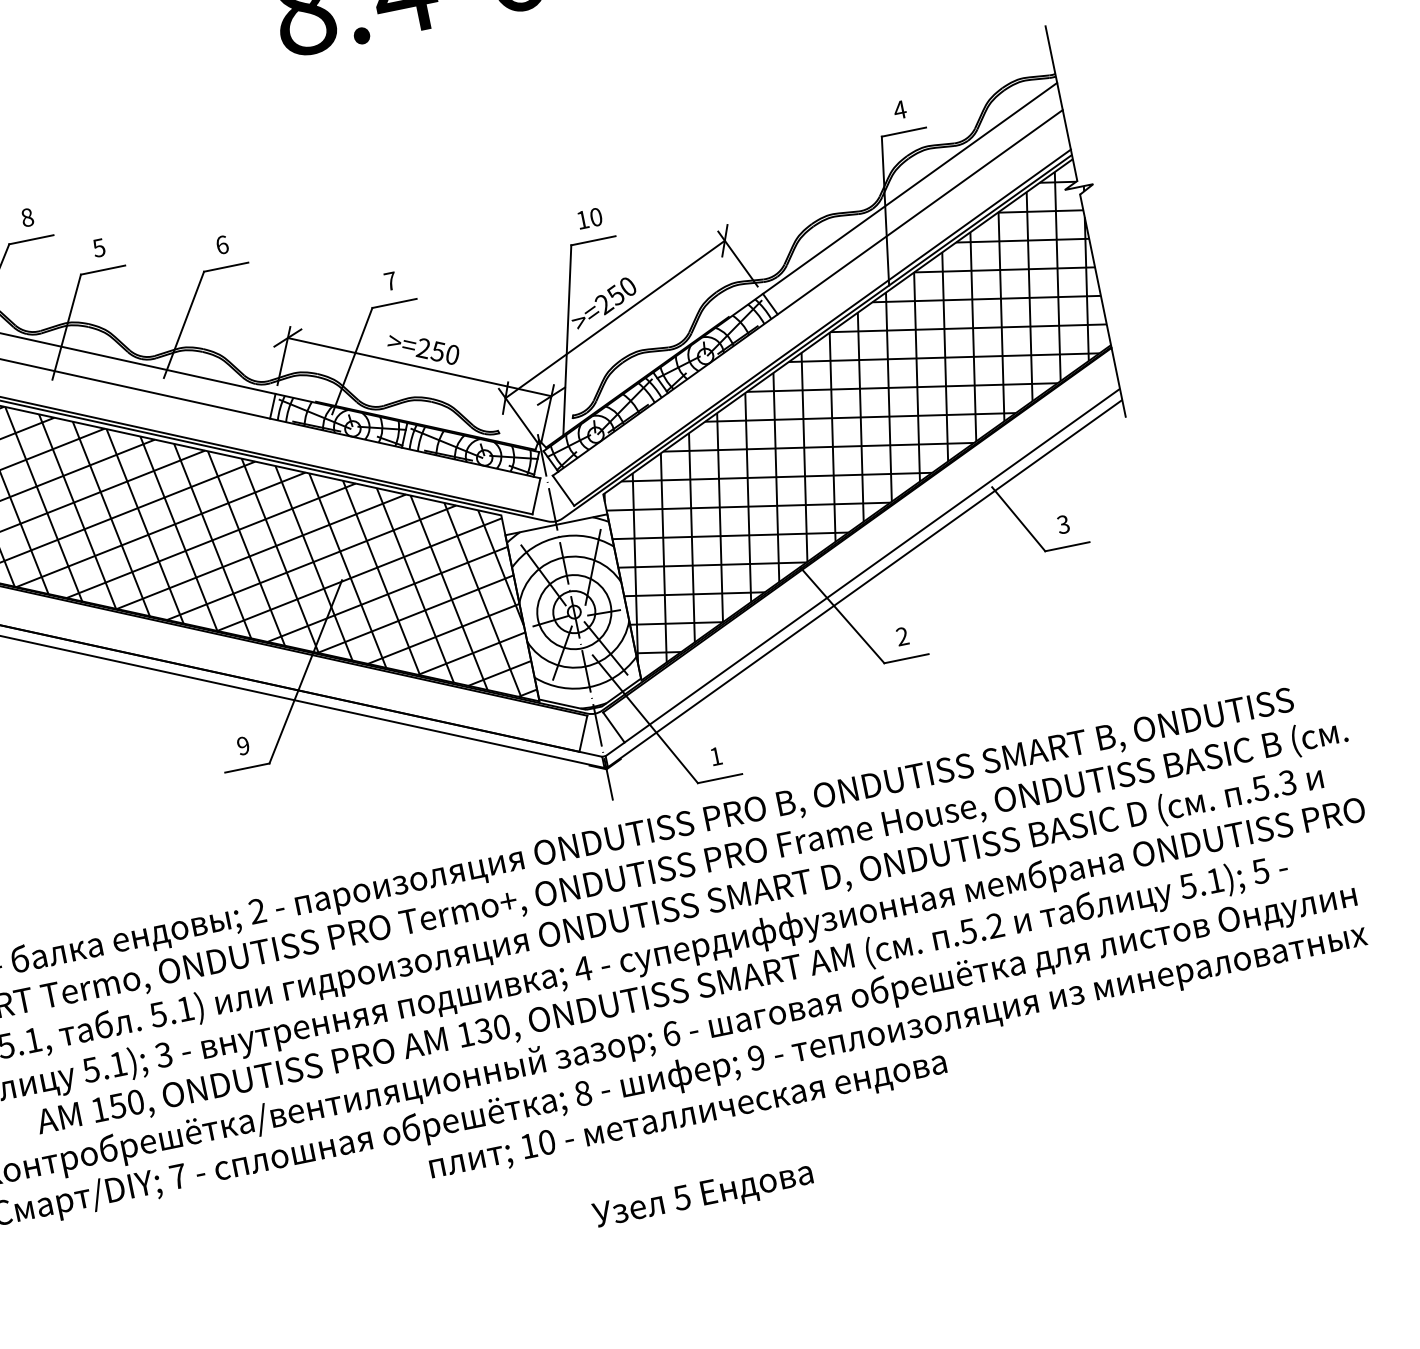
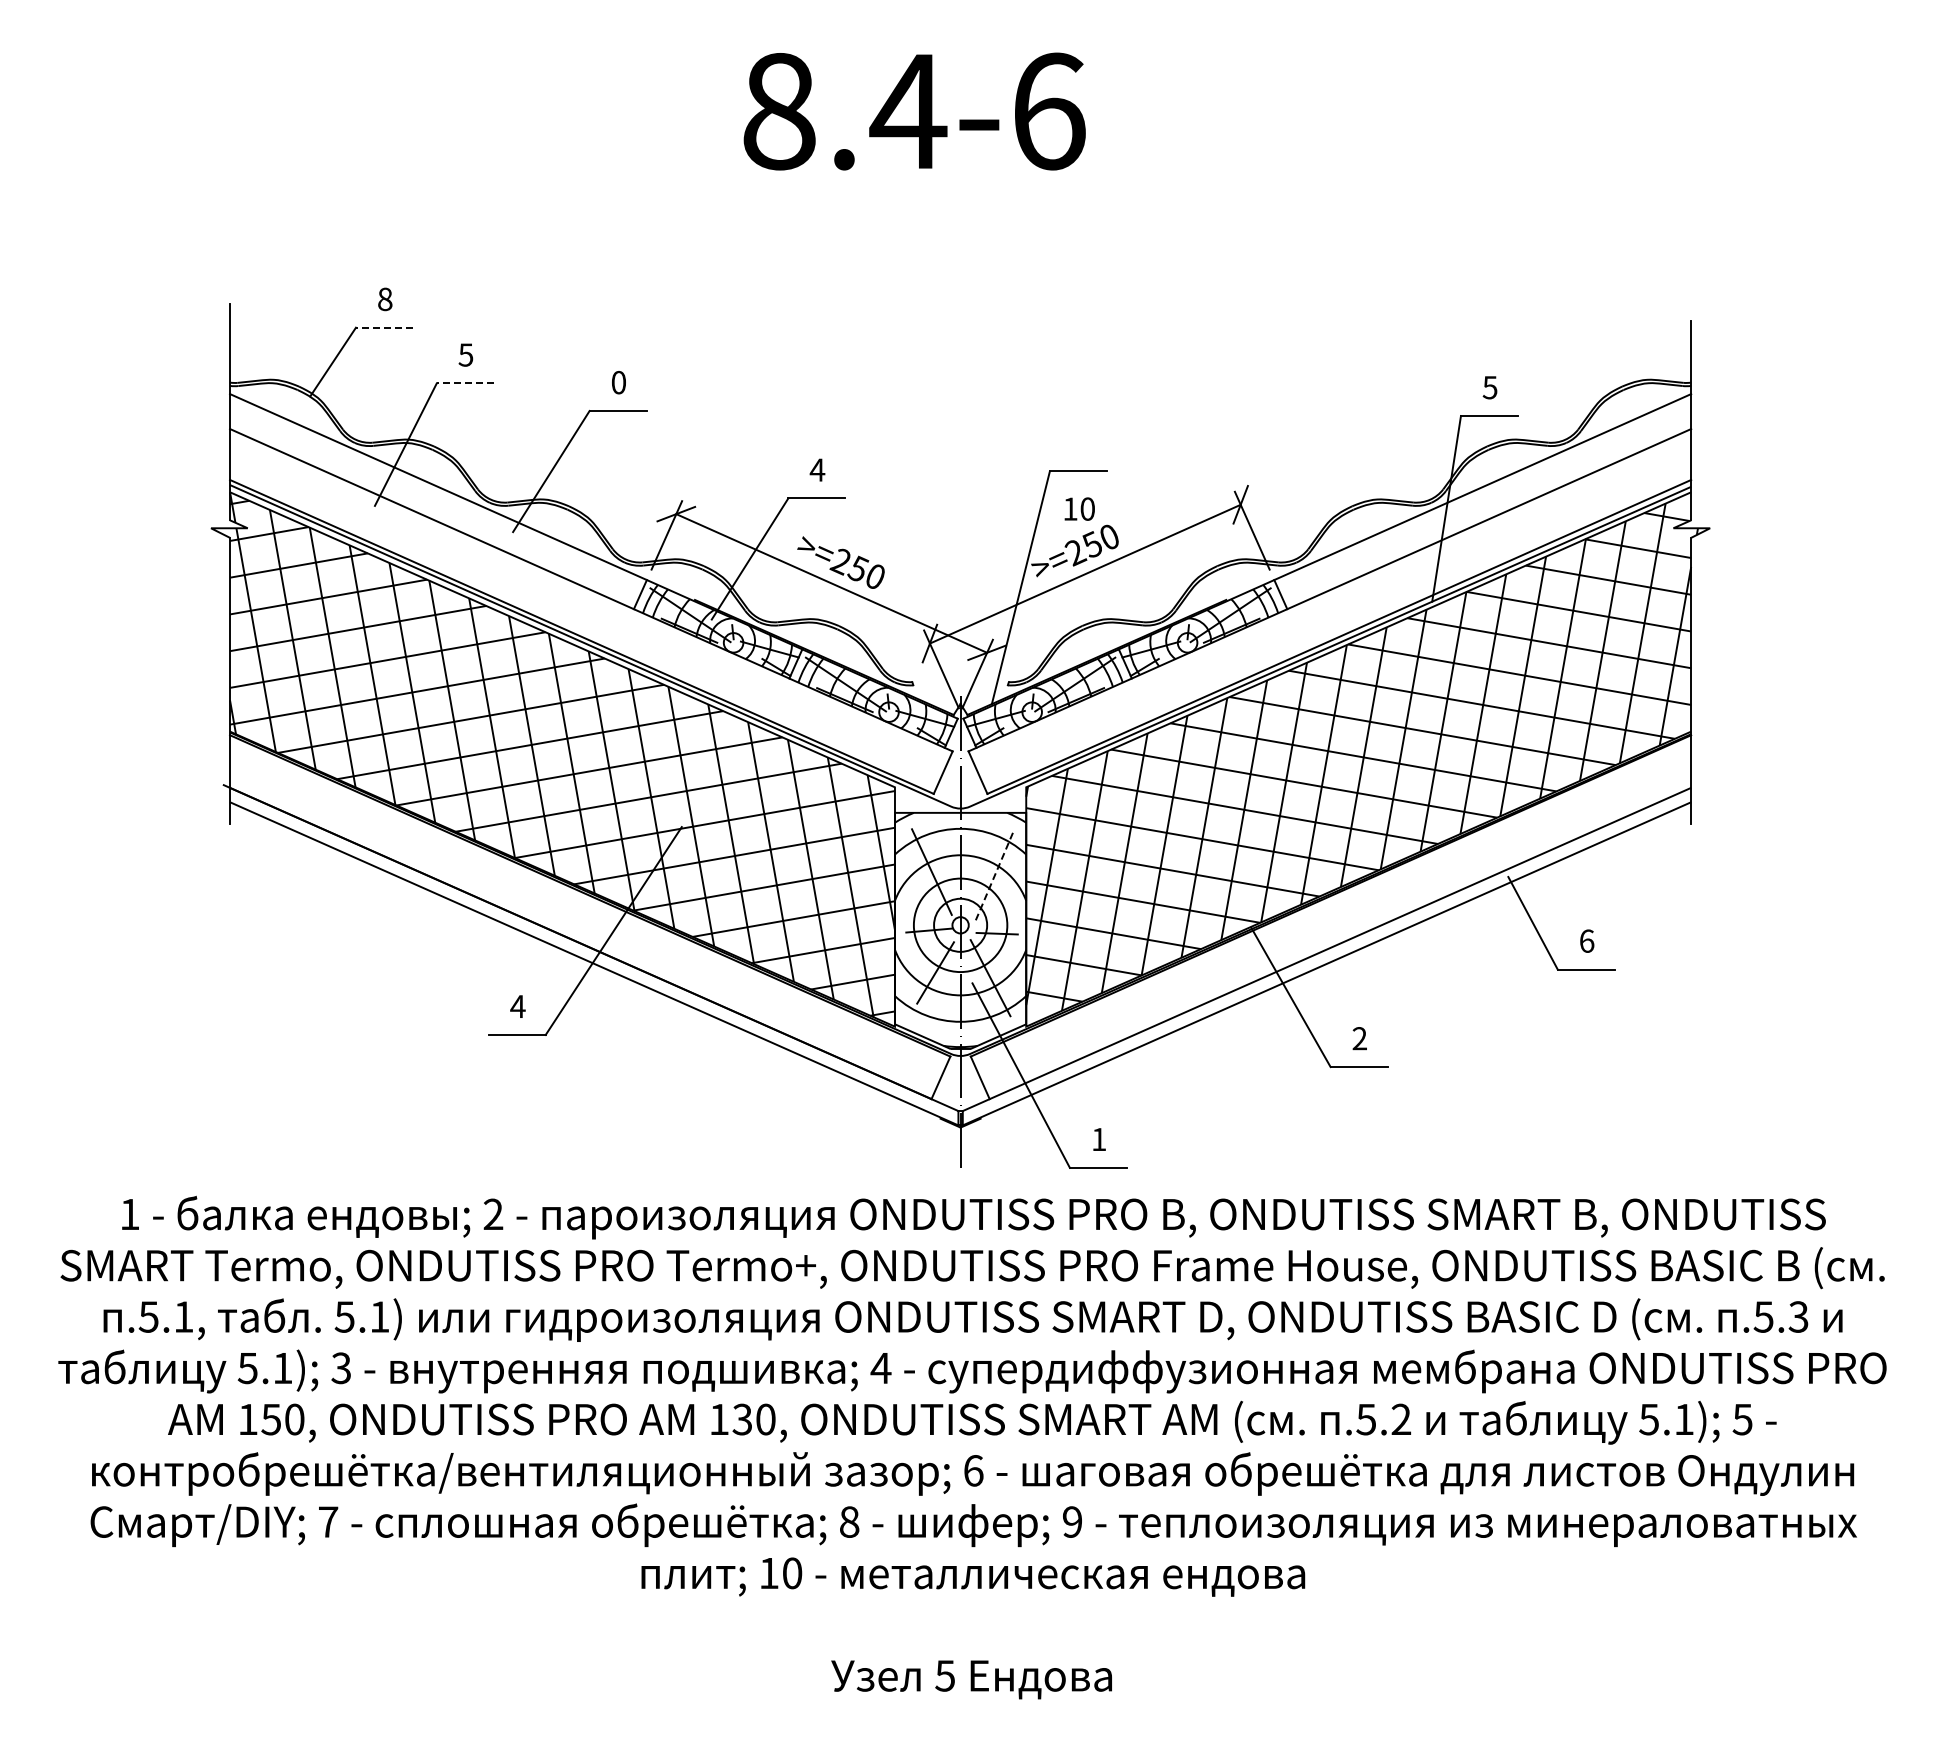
text: (899, 109) -> (1489, 387), 4 -> 5
text: (589, 218) -> (1079, 508), moved
line: (30, 239) -> (383, 327), solid -> dashed
text: (222, 244) -> (619, 382), 6 -> 0
line: (102, 270) -> (464, 383), solid -> dashed
text: (390, 280) -> (817, 469), 7 -> 4
text: (1063, 524) -> (1586, 940), 3 -> 6
line: (593, 567) -> (995, 874), solid -> dashed
text: (243, 745) -> (517, 1006), 9 -> 4

